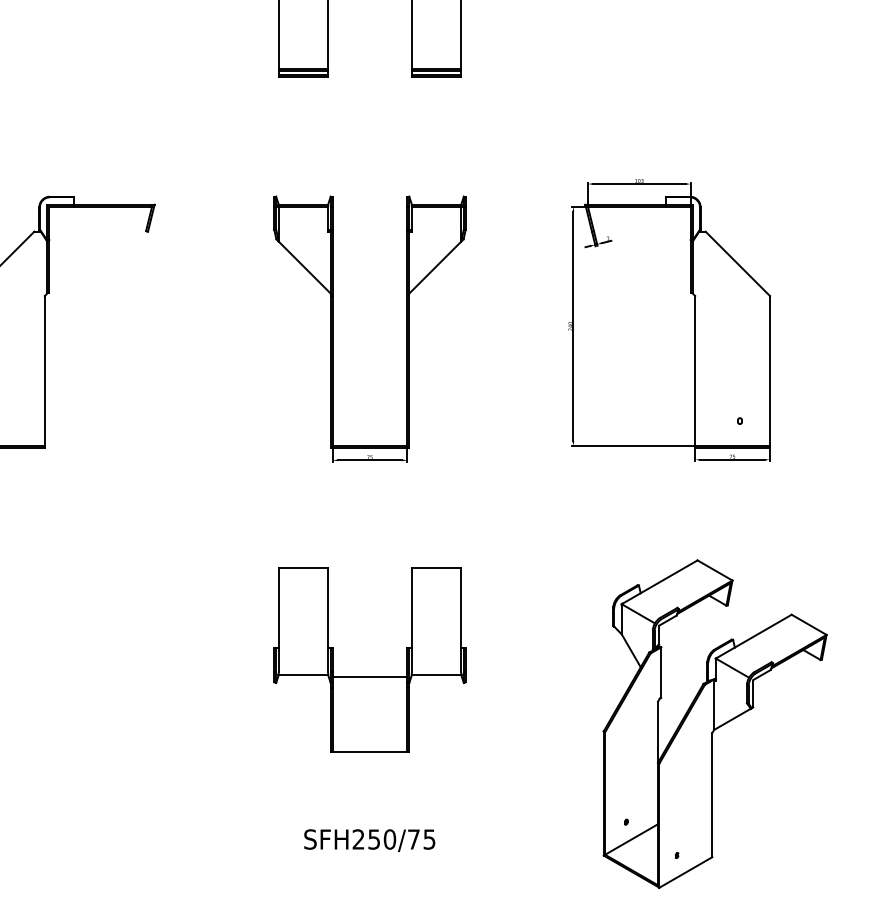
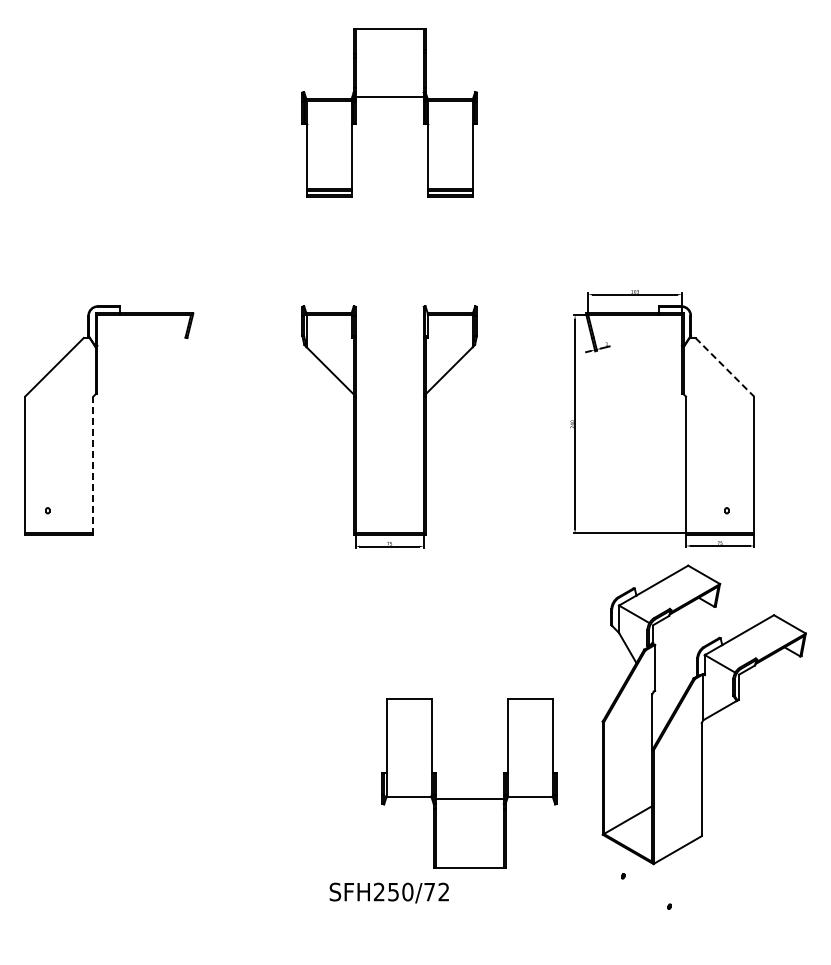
line: (738, 263) -> (725, 367), solid -> dashed
line: (45, 371) -> (93, 465), solid -> dashed
part: (369, 676) -> (469, 798), moved
part: (714, 723) -> (703, 714), moved
text: (429, 838) -> (443, 891), SFH250/75 -> SFH250/72

